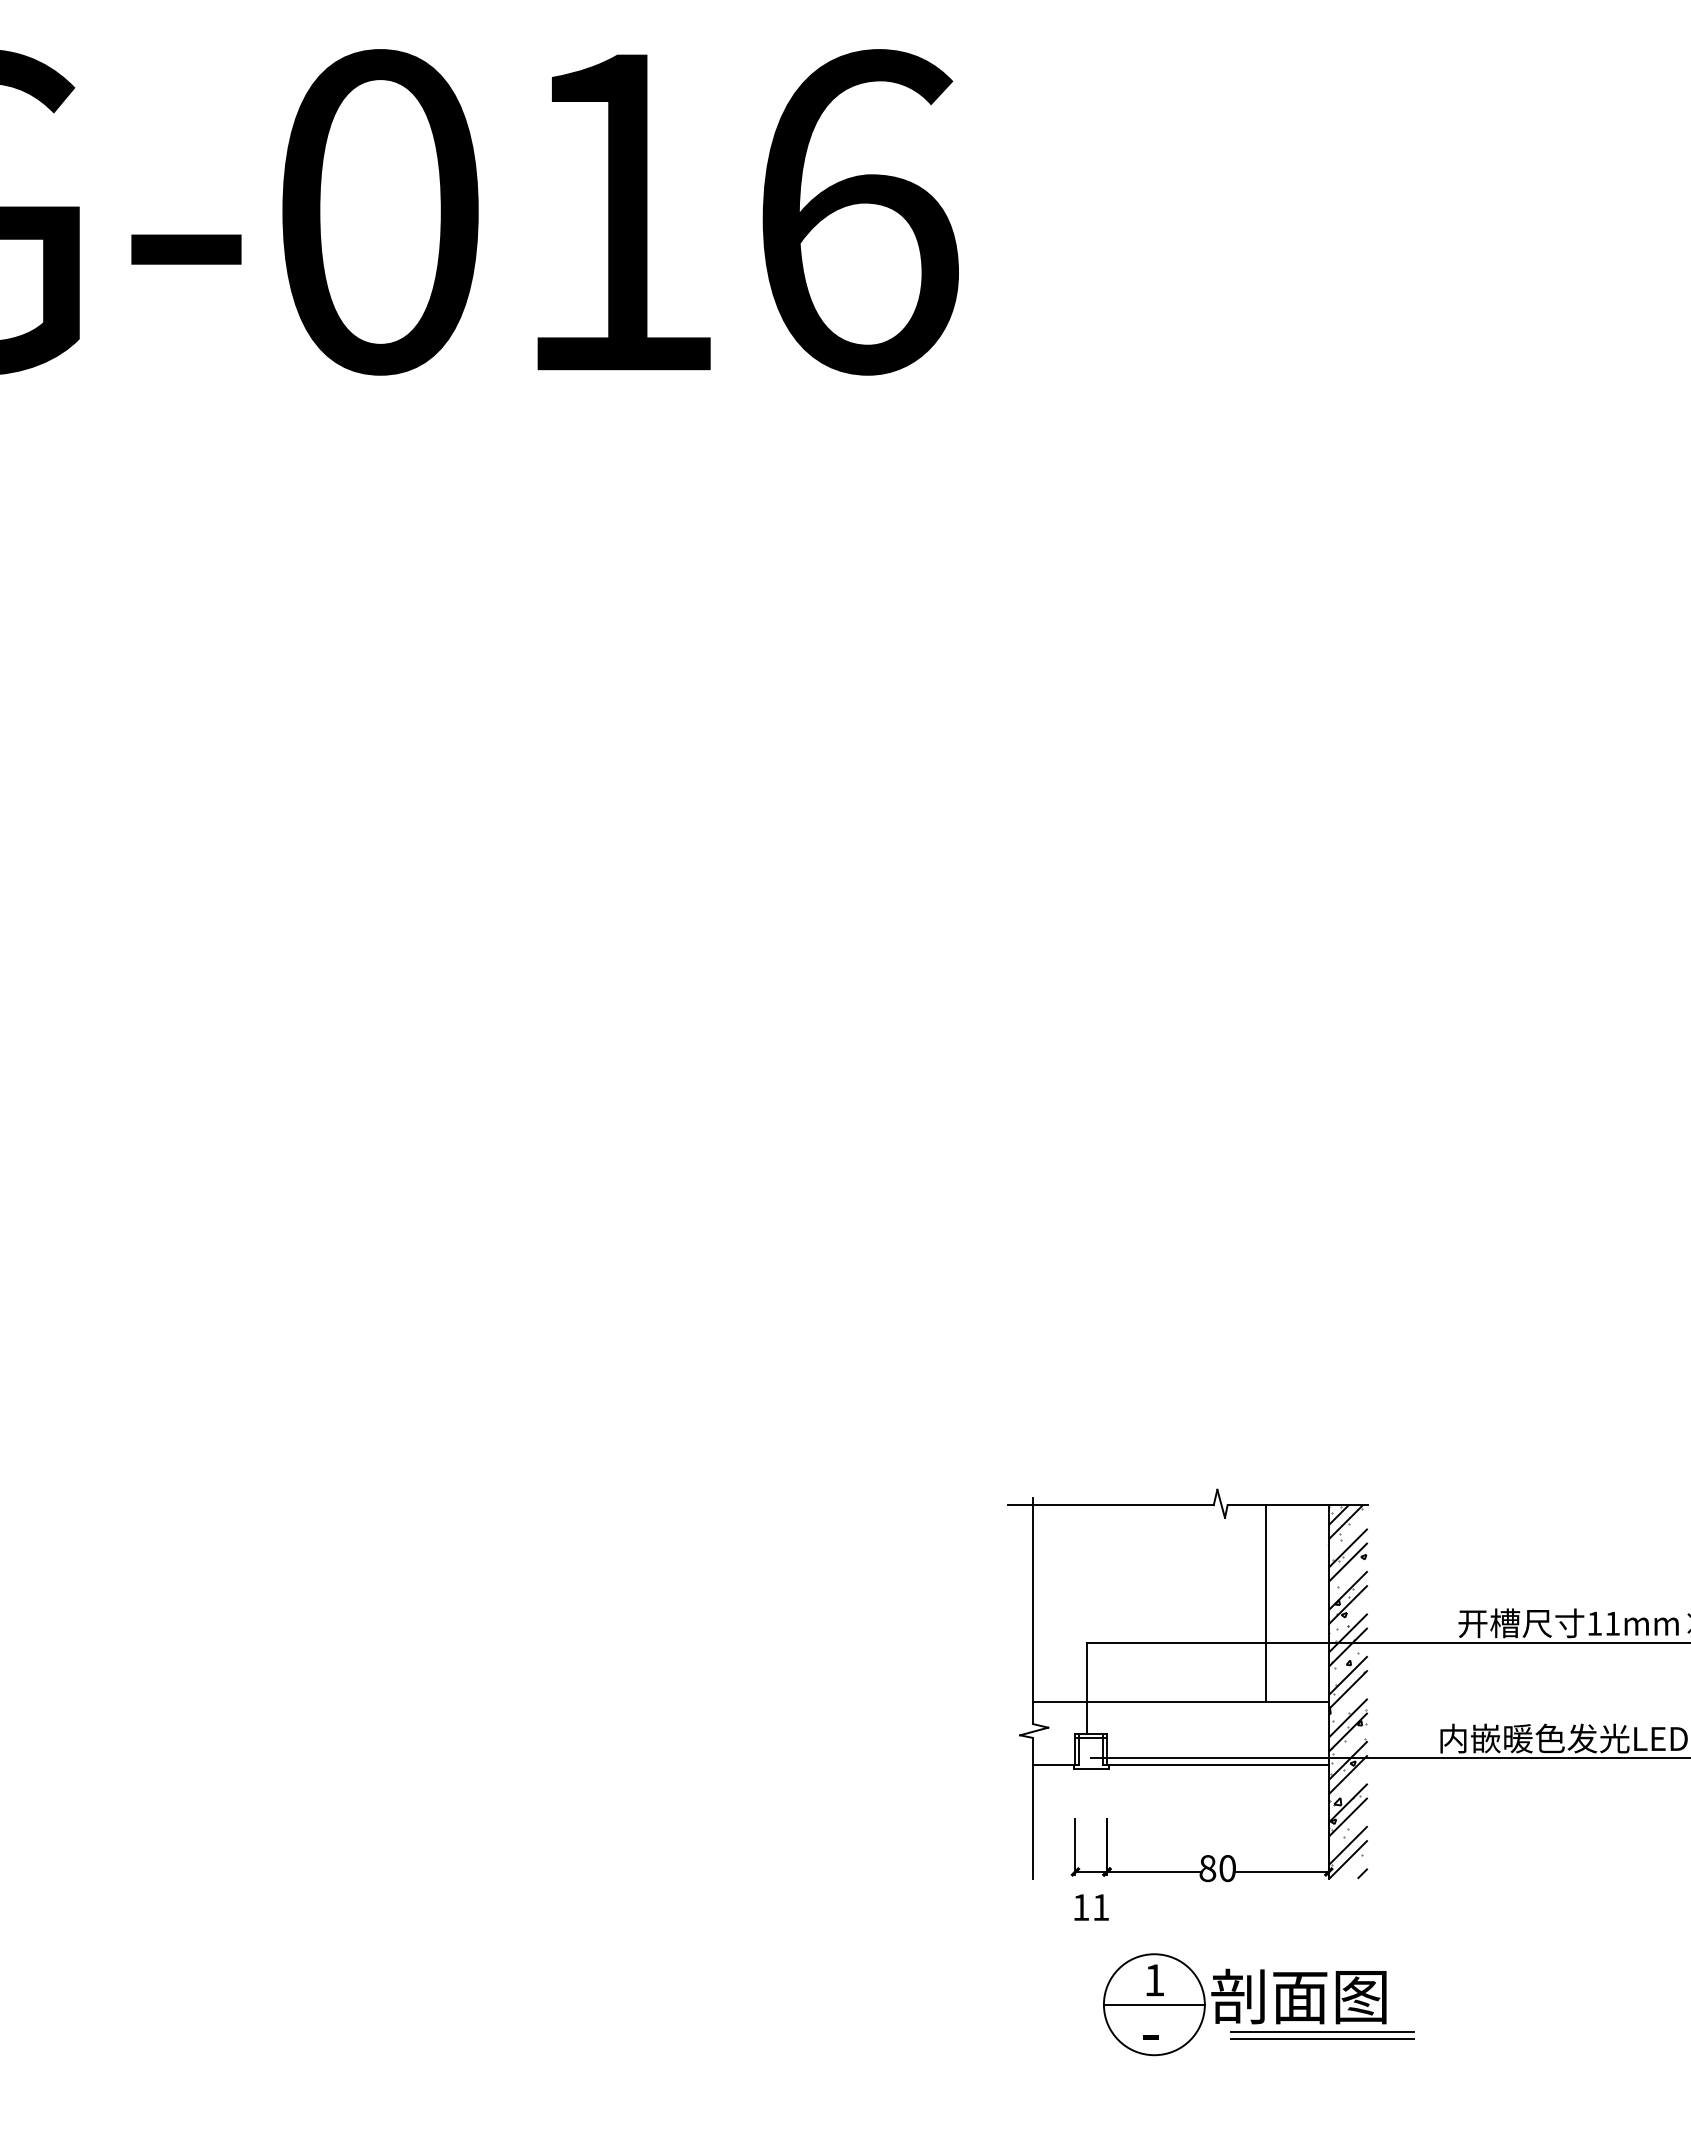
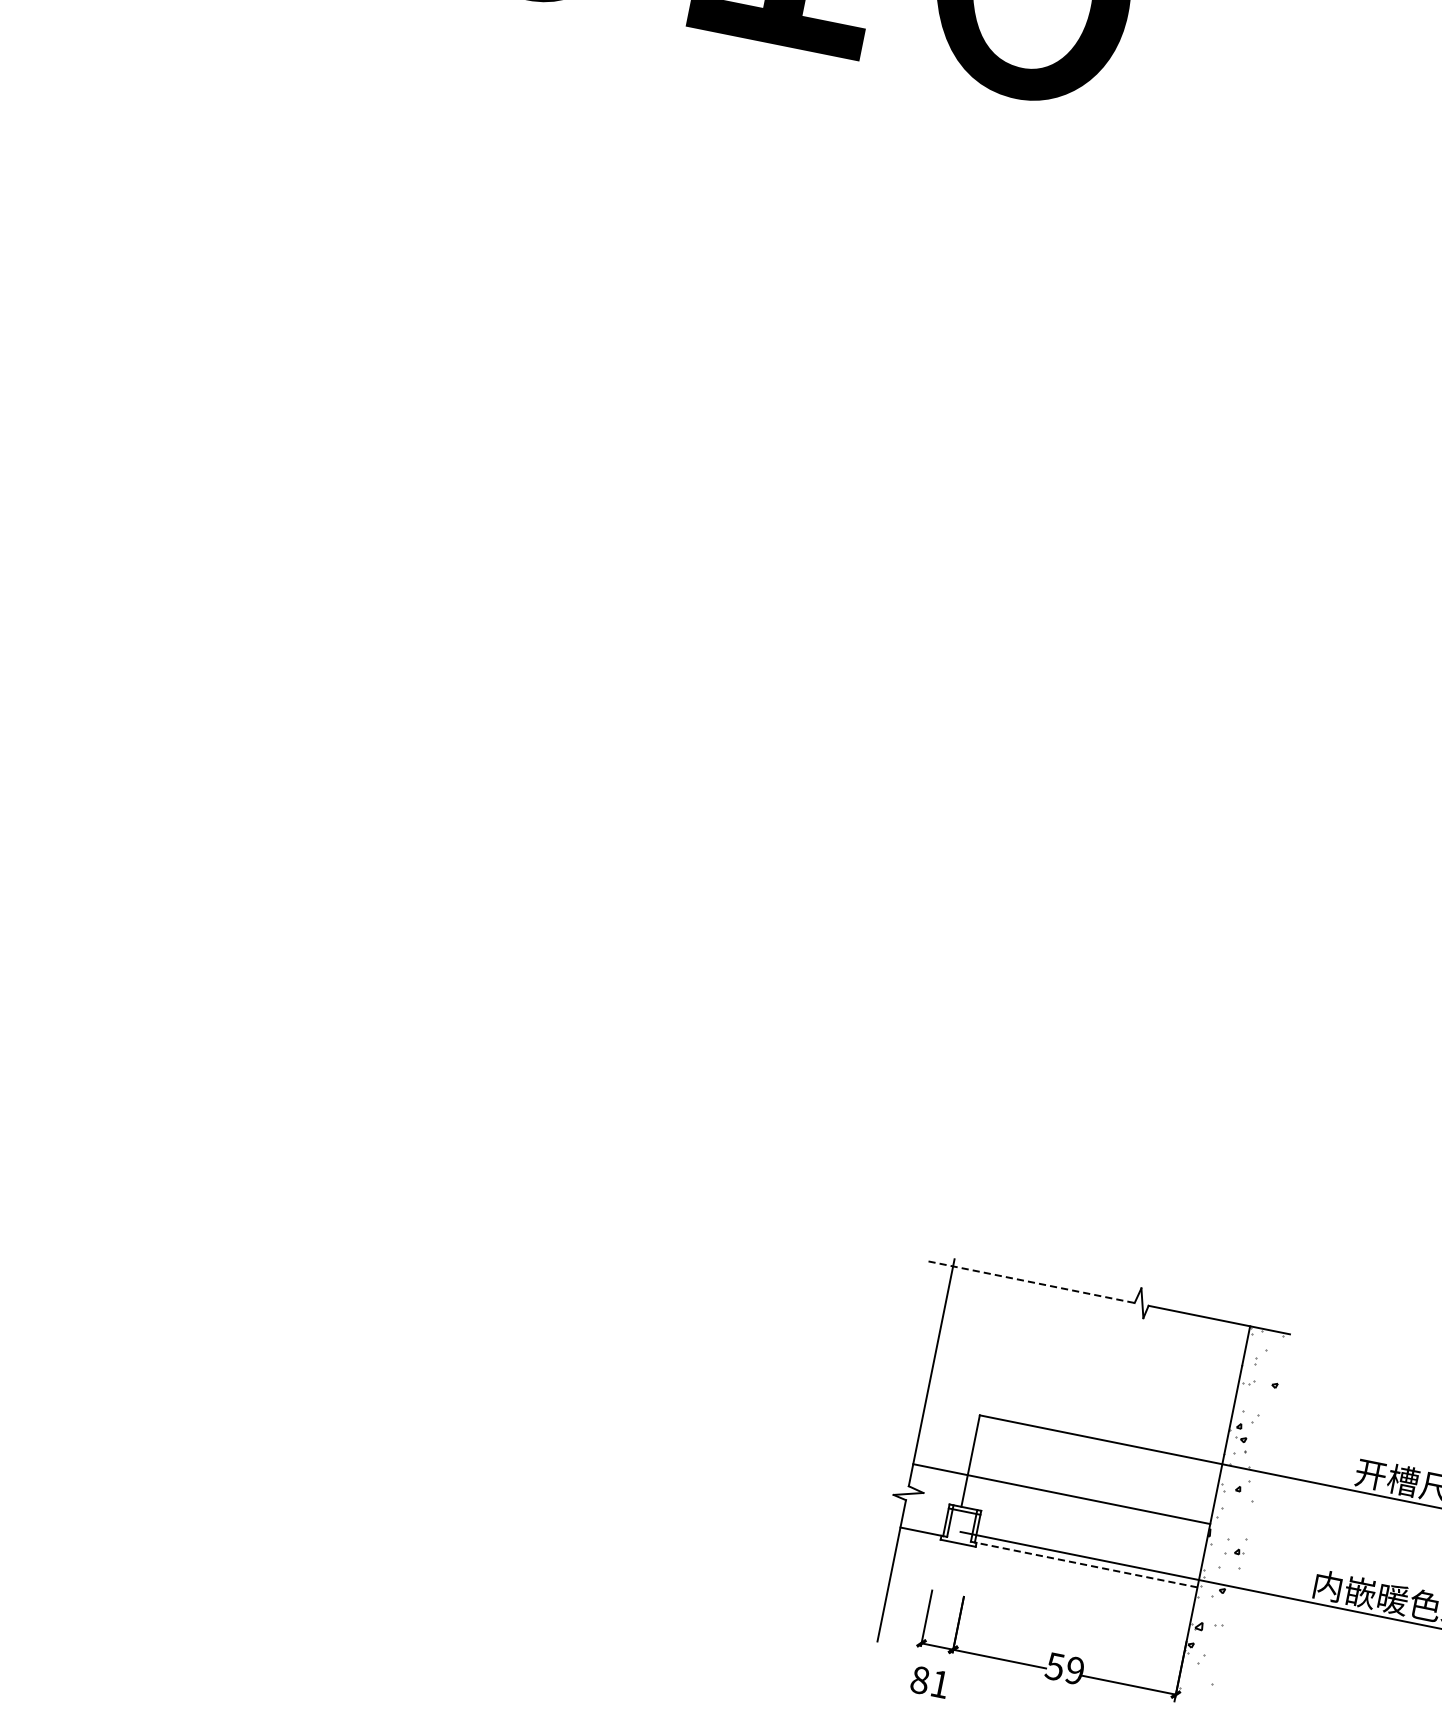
line: (1111, 1505) -> (1031, 1282), solid -> dashed
line: (1265, 1603) -> (1166, 1412), removed
hatch: (1347, 1691) -> (1231, 1517), removed
line: (1217, 1765) -> (1085, 1565), solid -> dashed
text: (1217, 1868) -> (1064, 1668), 80 -> 59
text: (1081, 1907) -> (920, 1680), 11 -> 81

